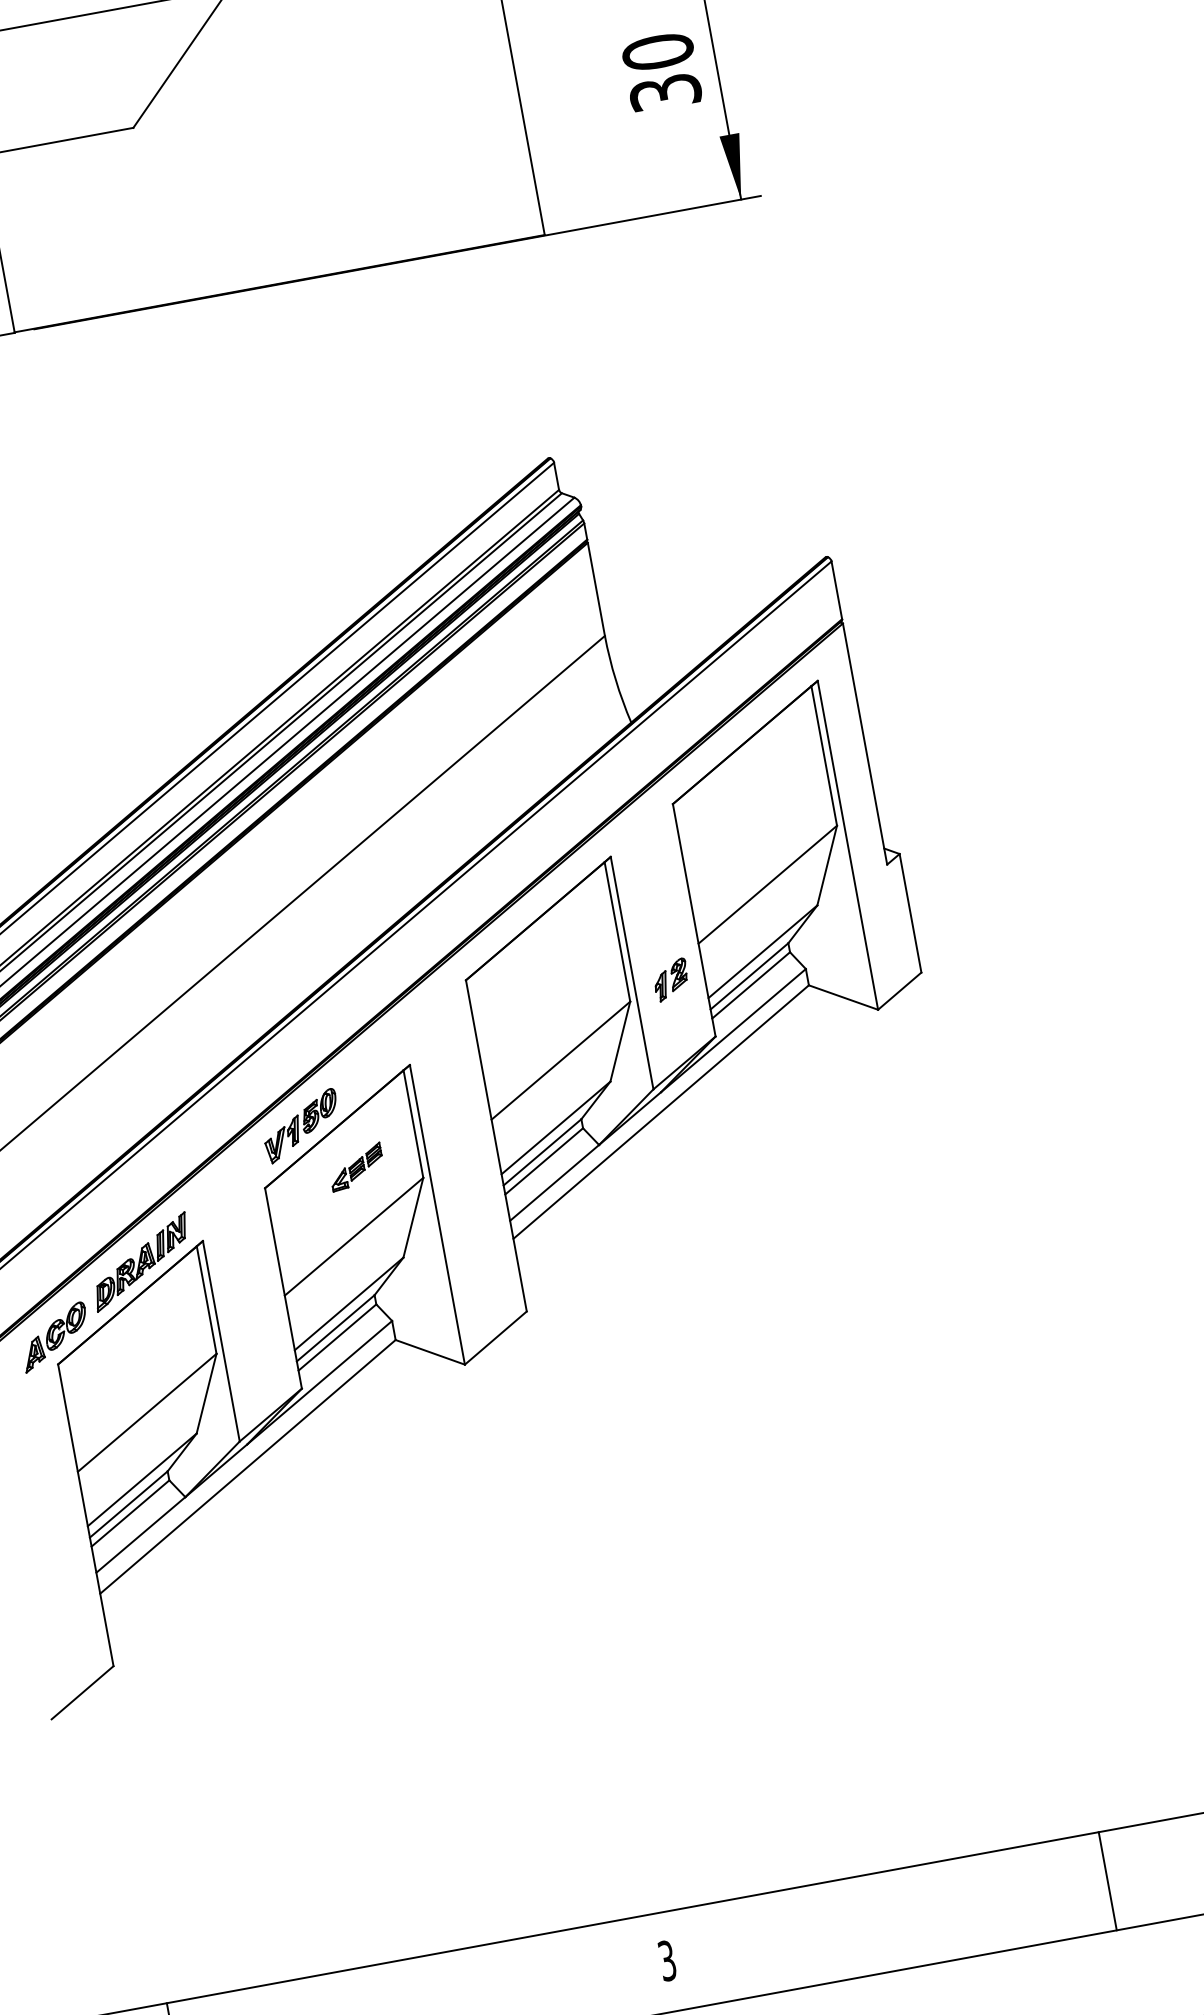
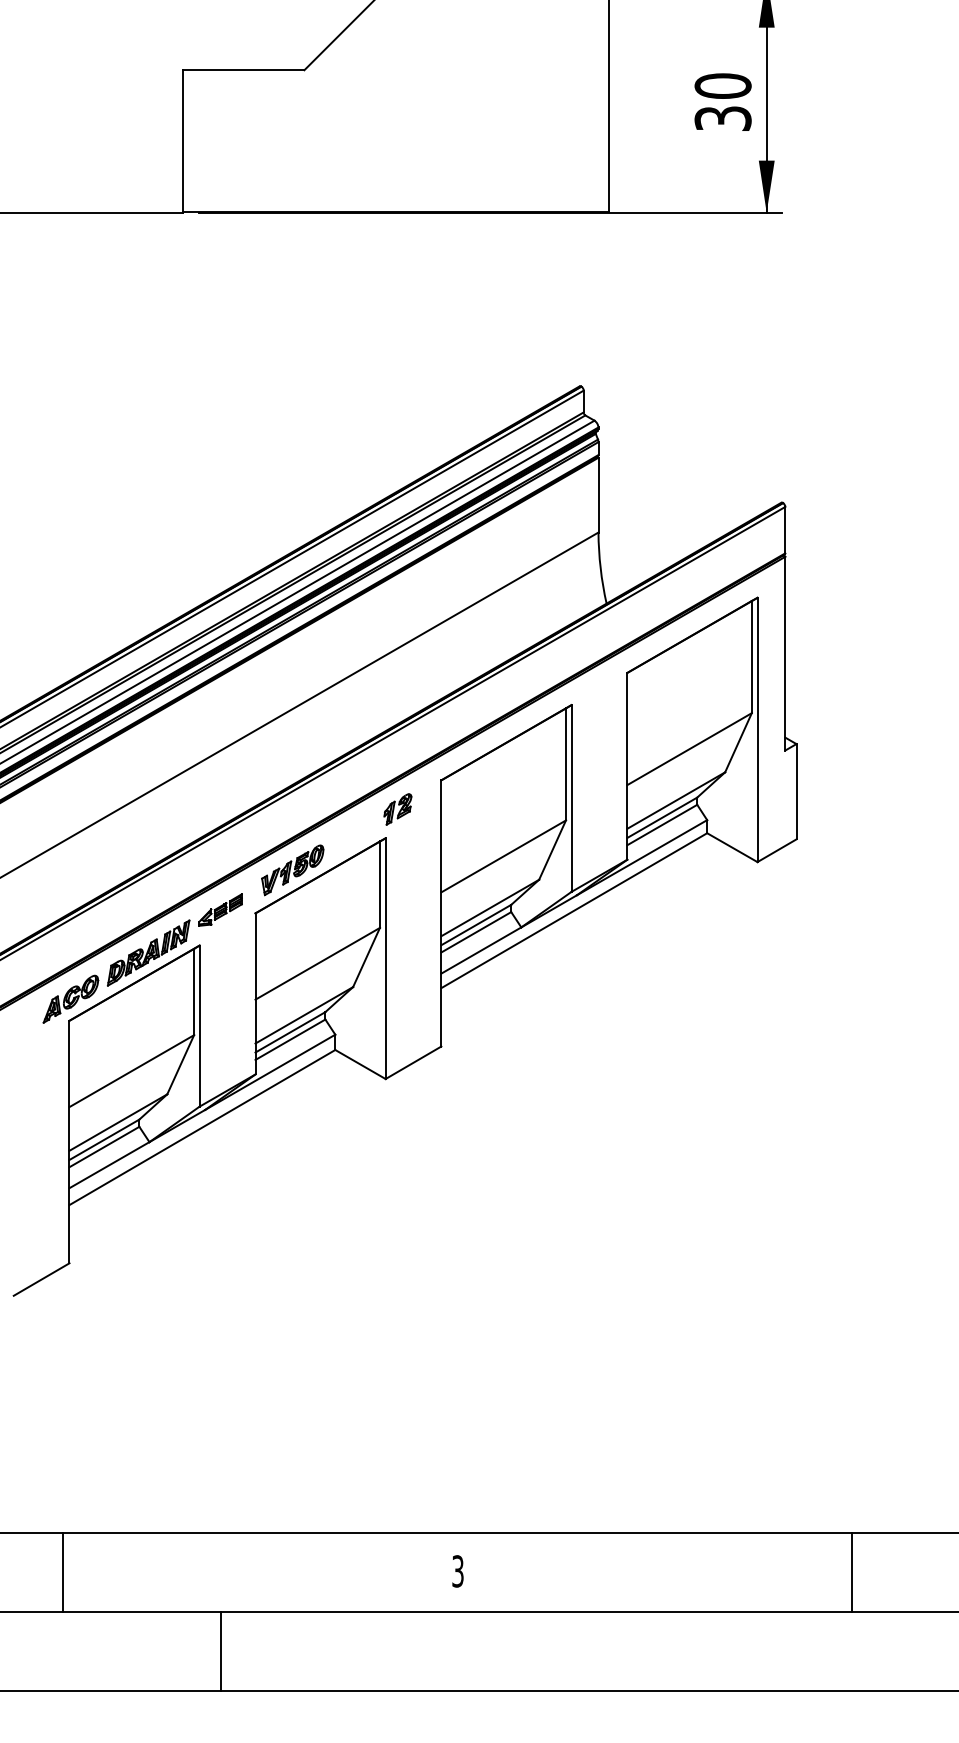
part: (670, 980) -> (397, 809), moved
part: (356, 1166) -> (220, 909), moved
line: (1107, 1880) -> (851, 1571), moved

